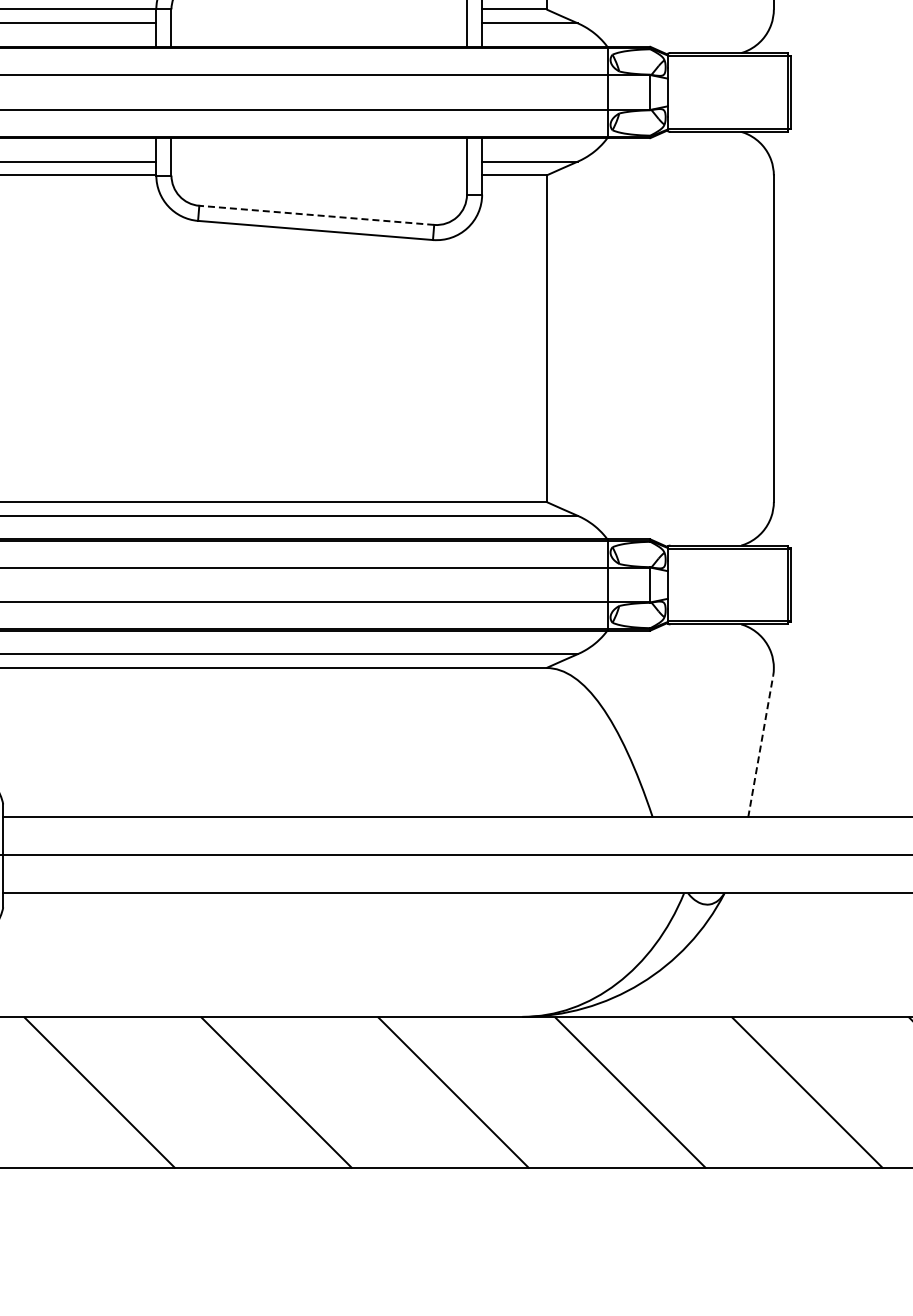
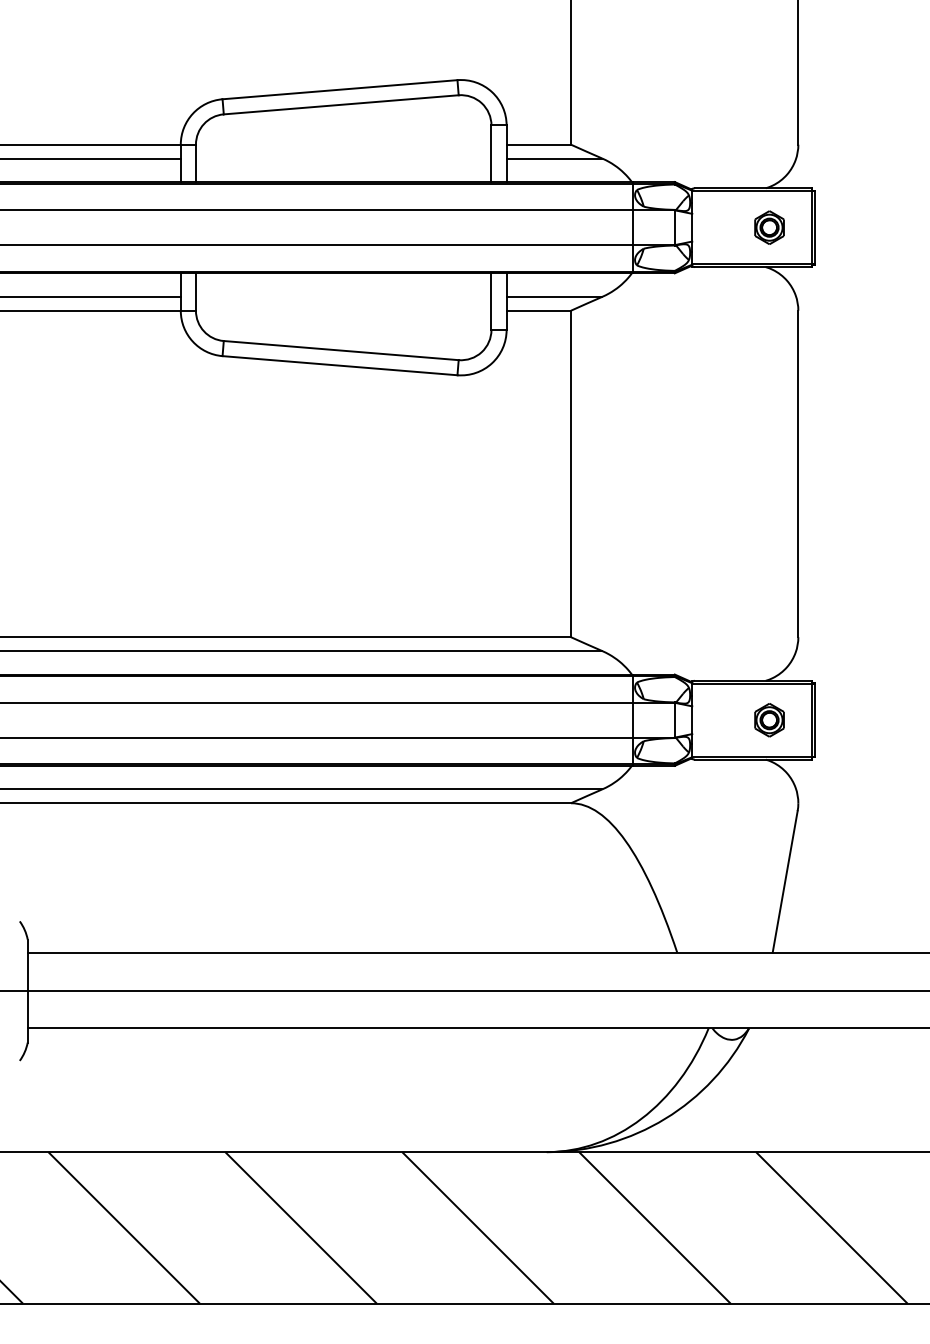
part: (745, 92) -> (769, 227), added
line: (317, 215) -> (341, 350), dashed -> solid
part: (745, 585) -> (769, 720), added
line: (761, 746) -> (785, 881), dashed -> solid

